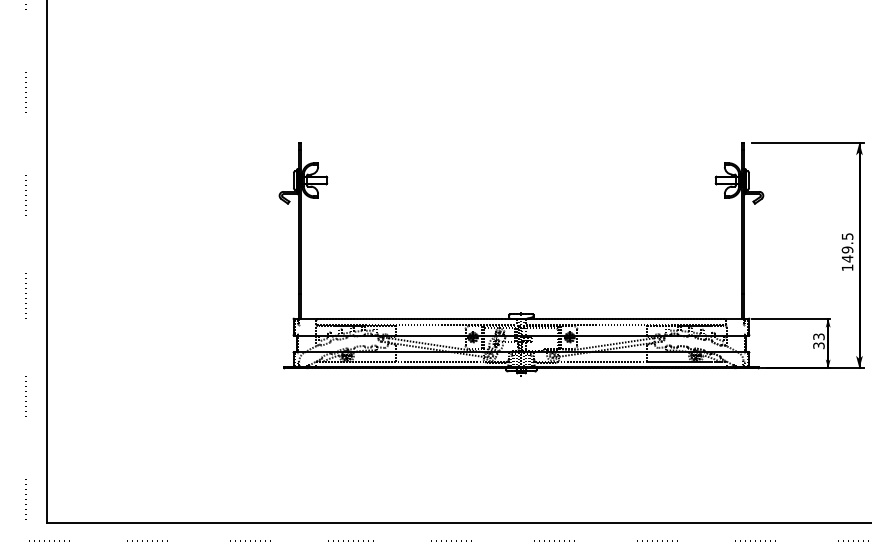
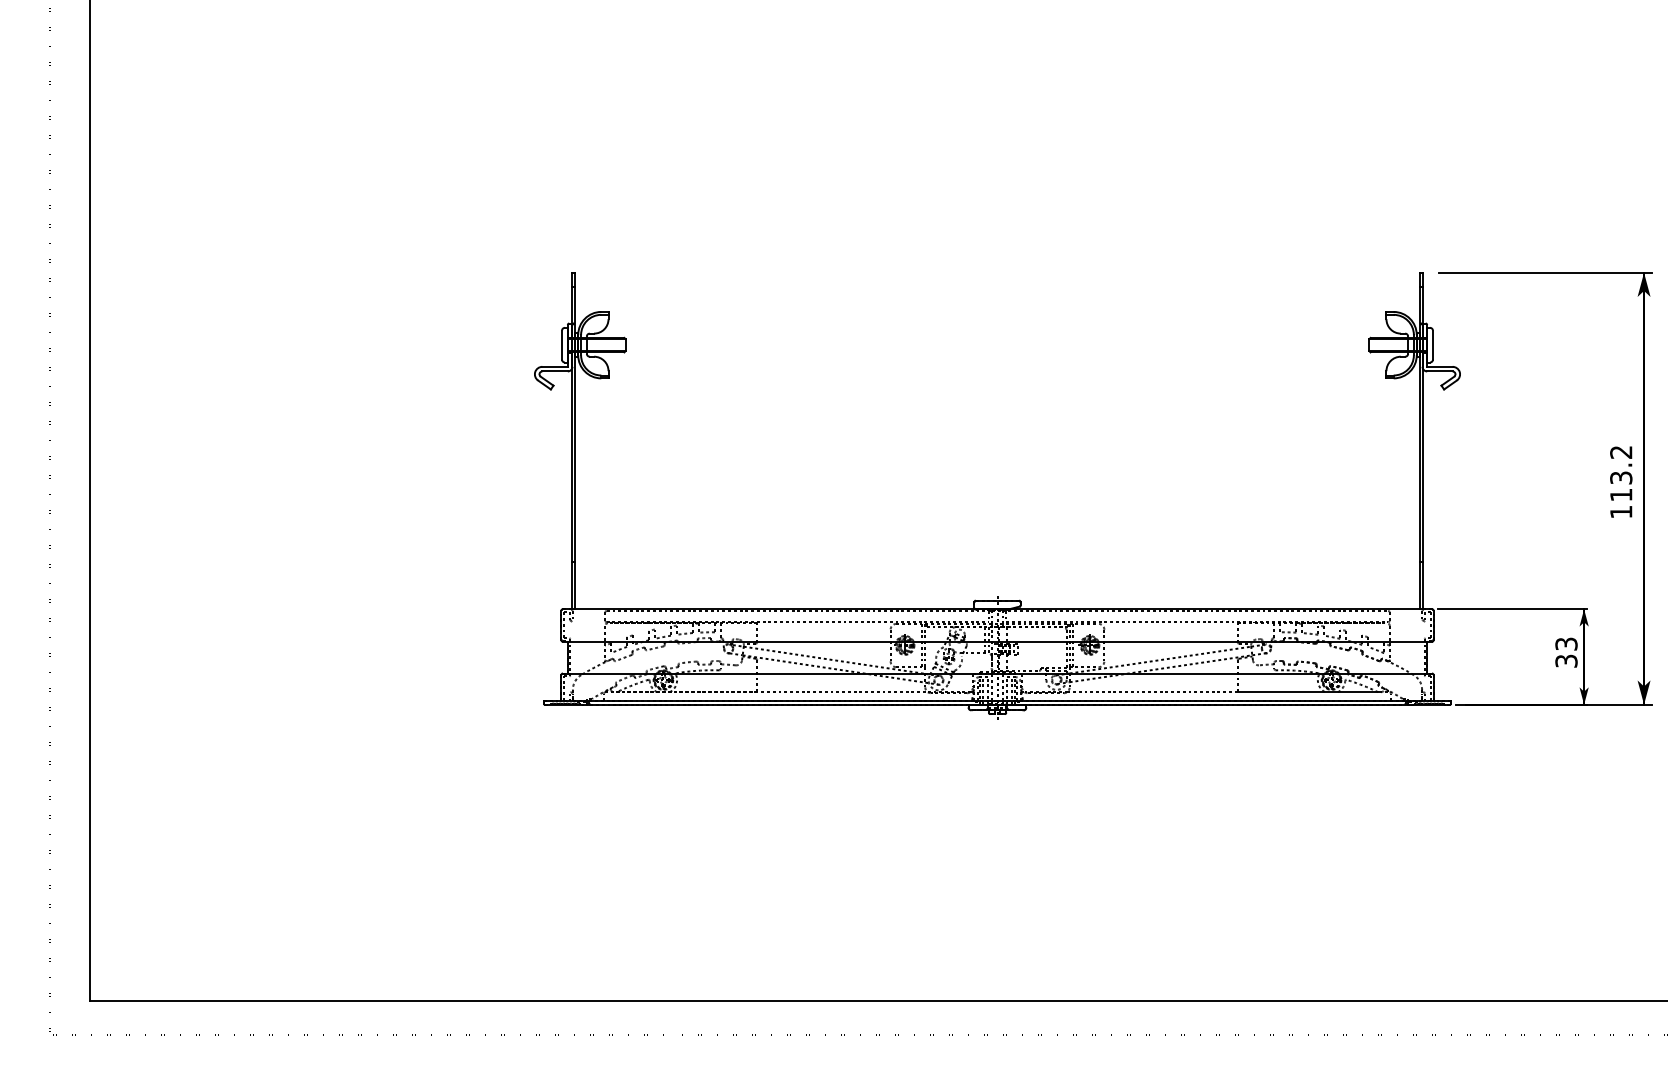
text: (847, 247) -> (1621, 473), 149.5 -> 113.2

